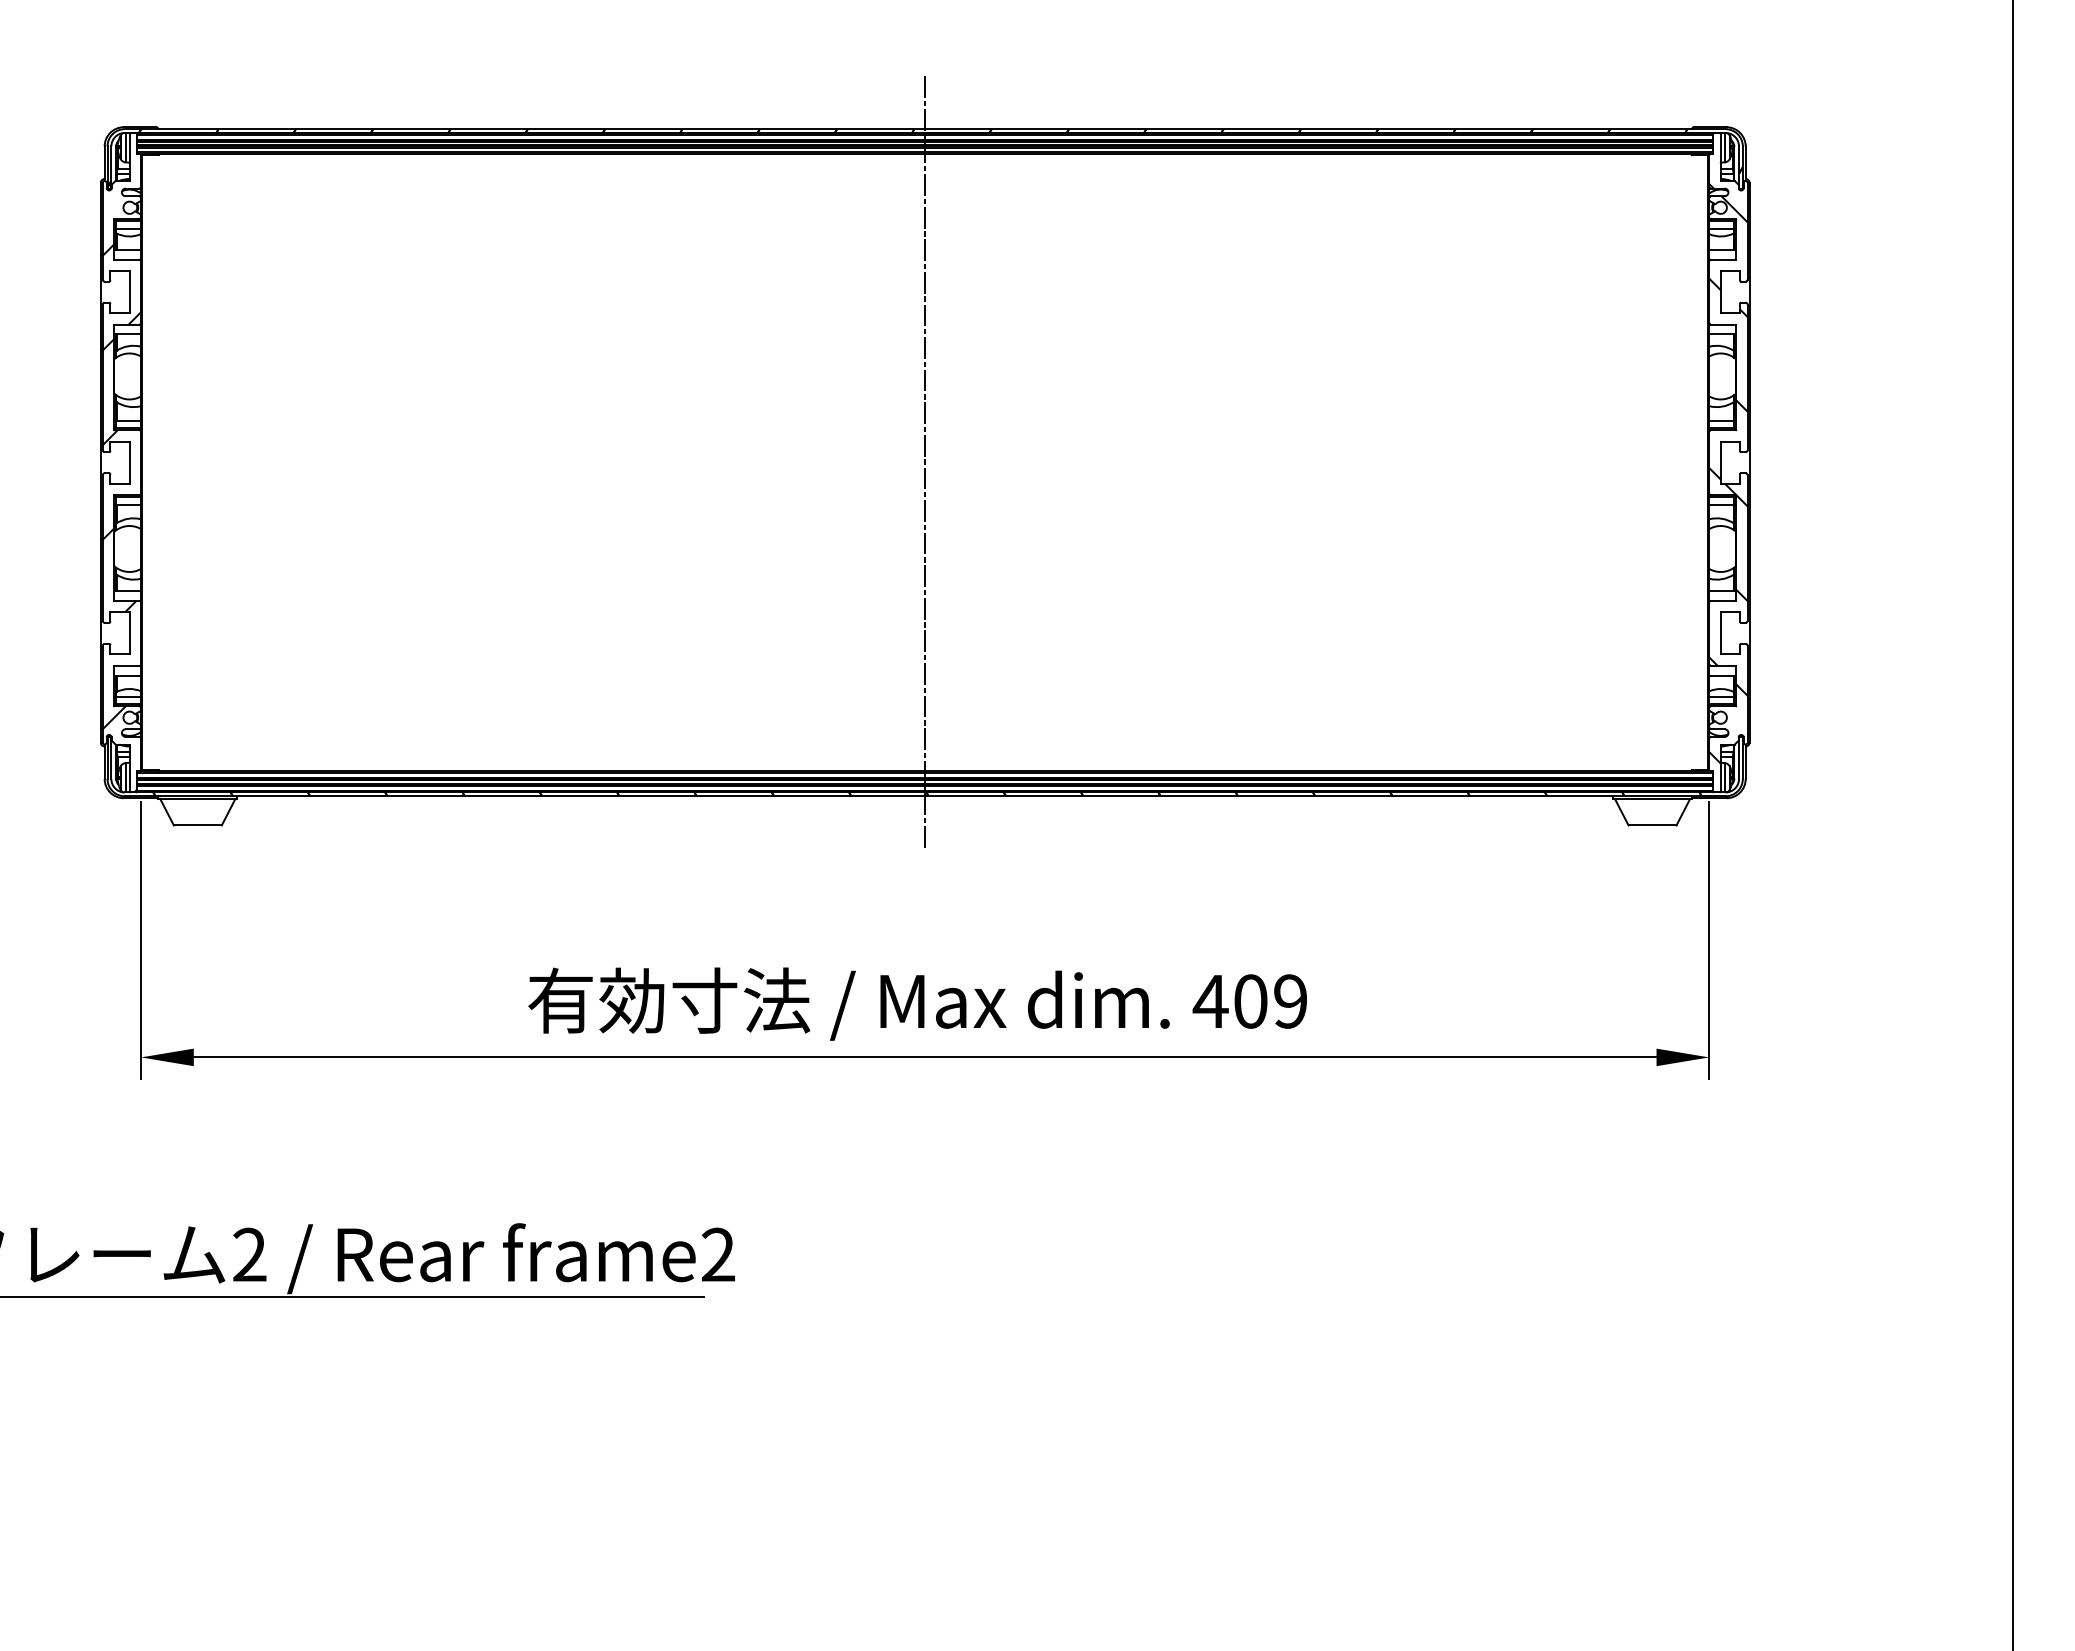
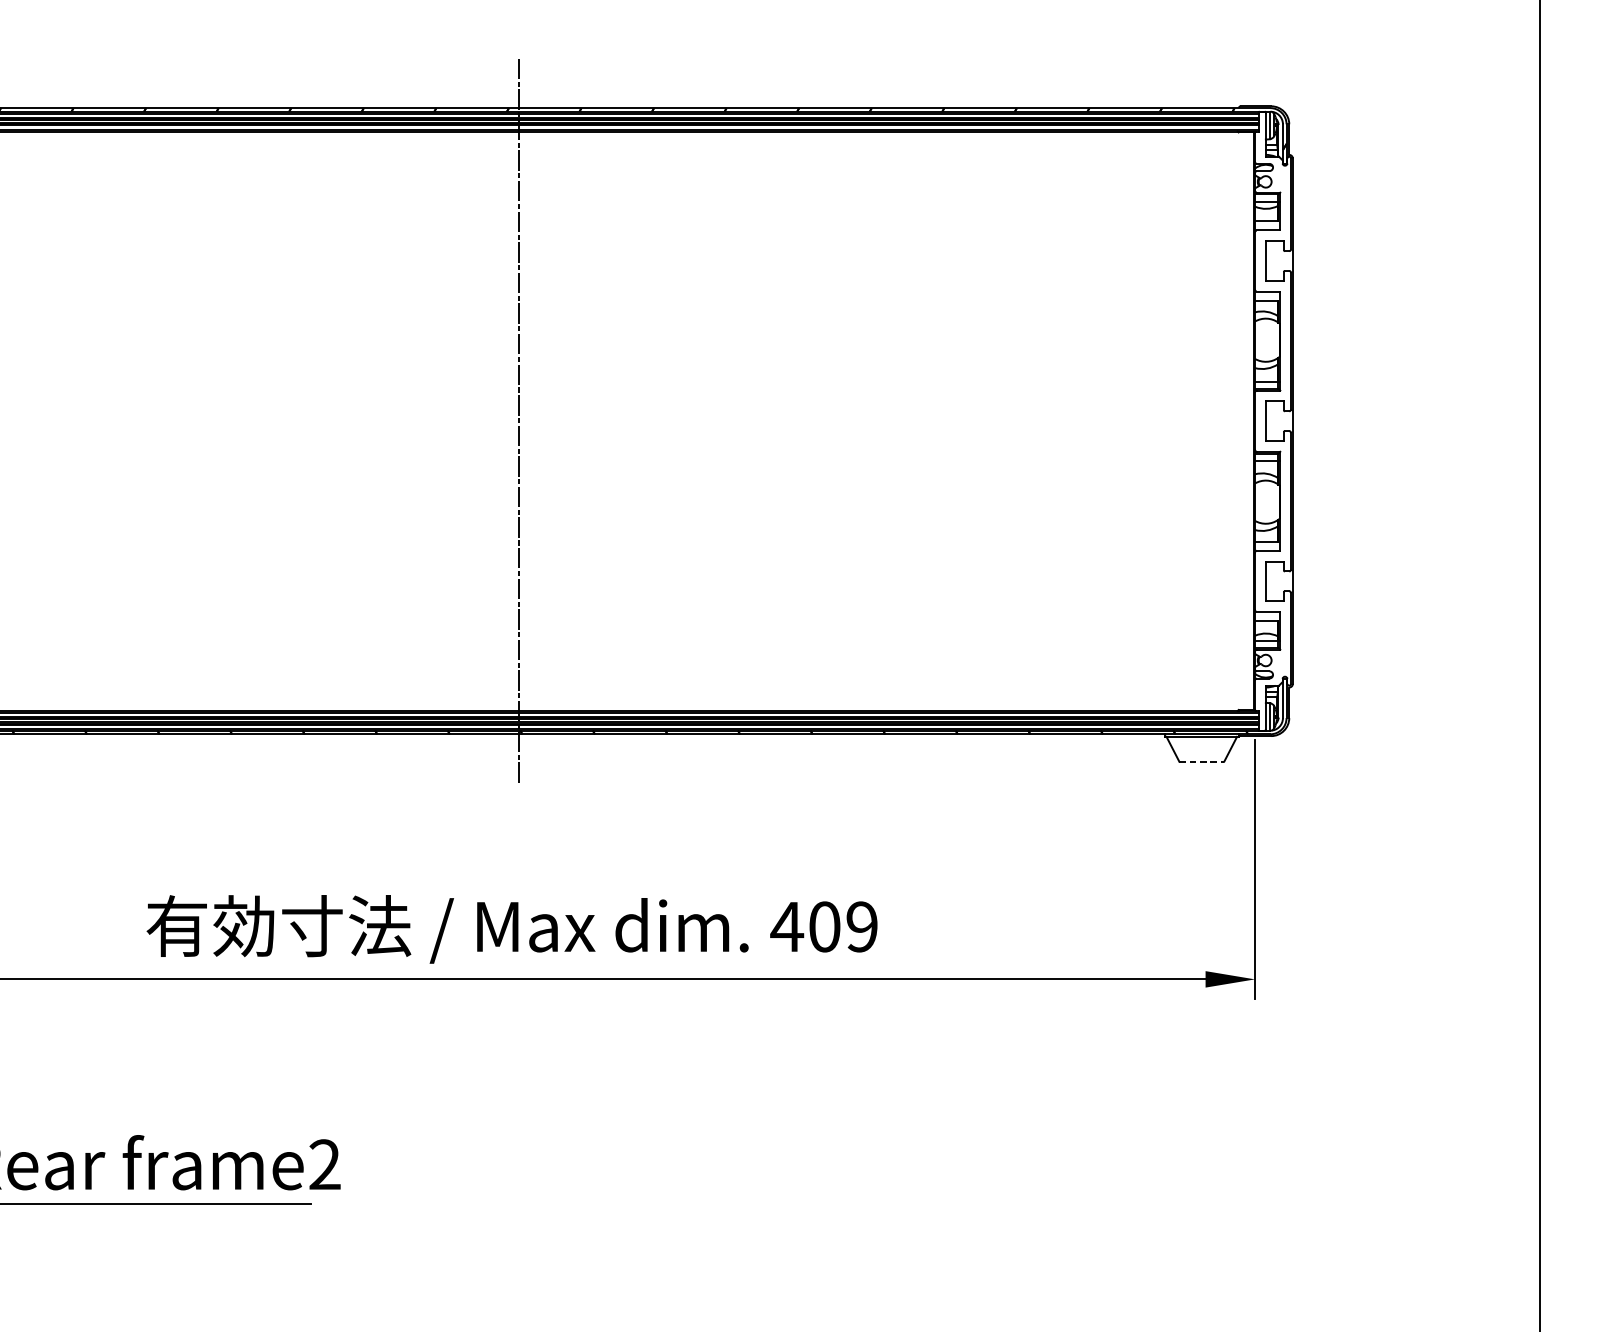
hatch: (1728, 473) -> (1273, 431), removed
line: (1652, 825) -> (1201, 761), solid -> dashed

